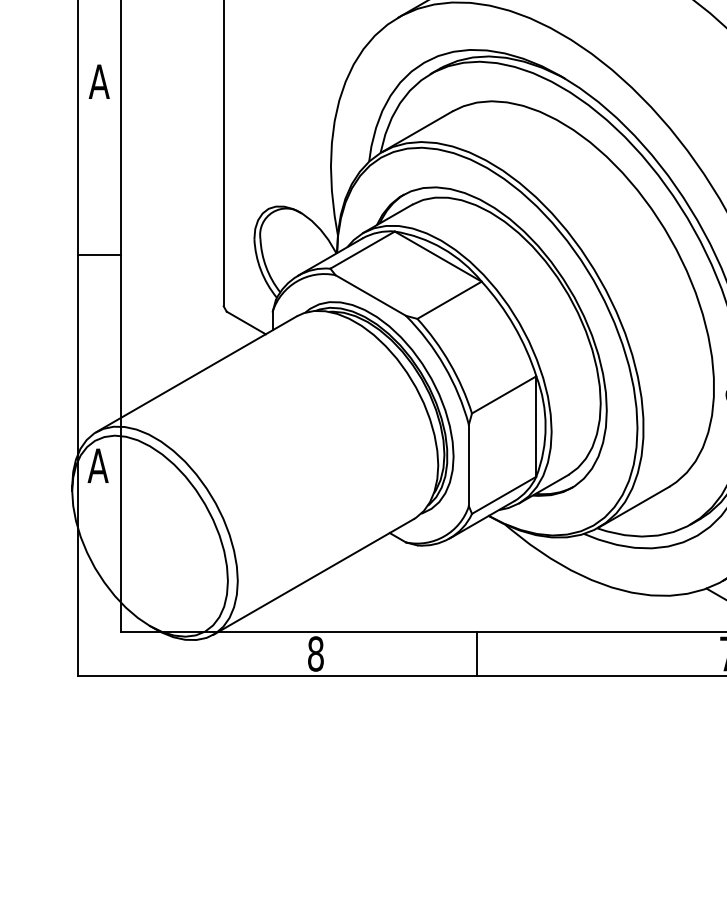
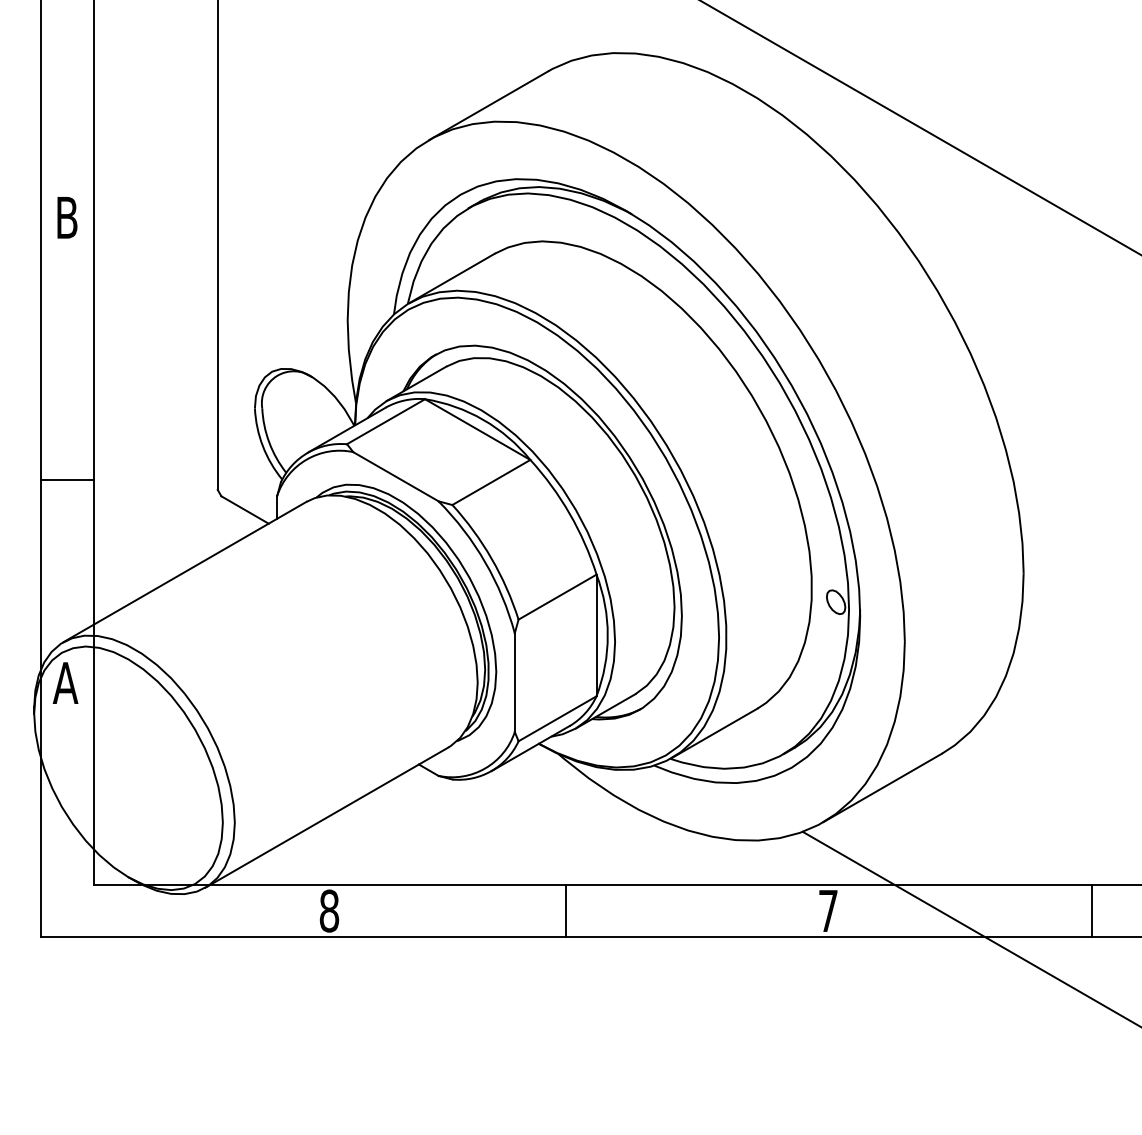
text: (98, 81) -> (66, 217), A -> B
line: (99, 254) -> (67, 480), moved
line: (476, 653) -> (566, 910), moved

